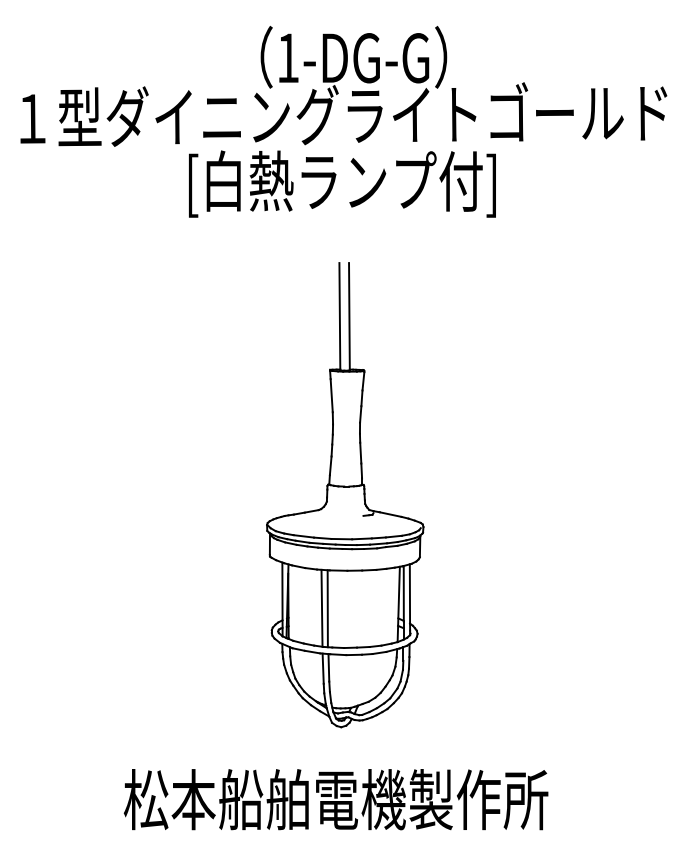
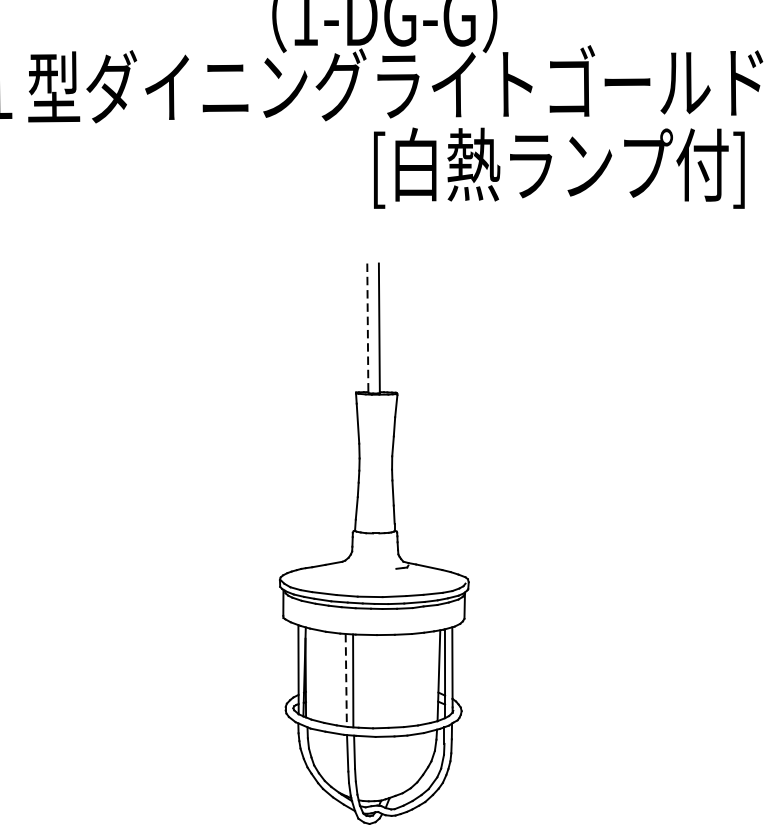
text: (342, 183) -> (559, 167), moved
line: (339, 316) -> (367, 328), solid -> dashed
line: (322, 608) -> (346, 680), solid -> dashed

